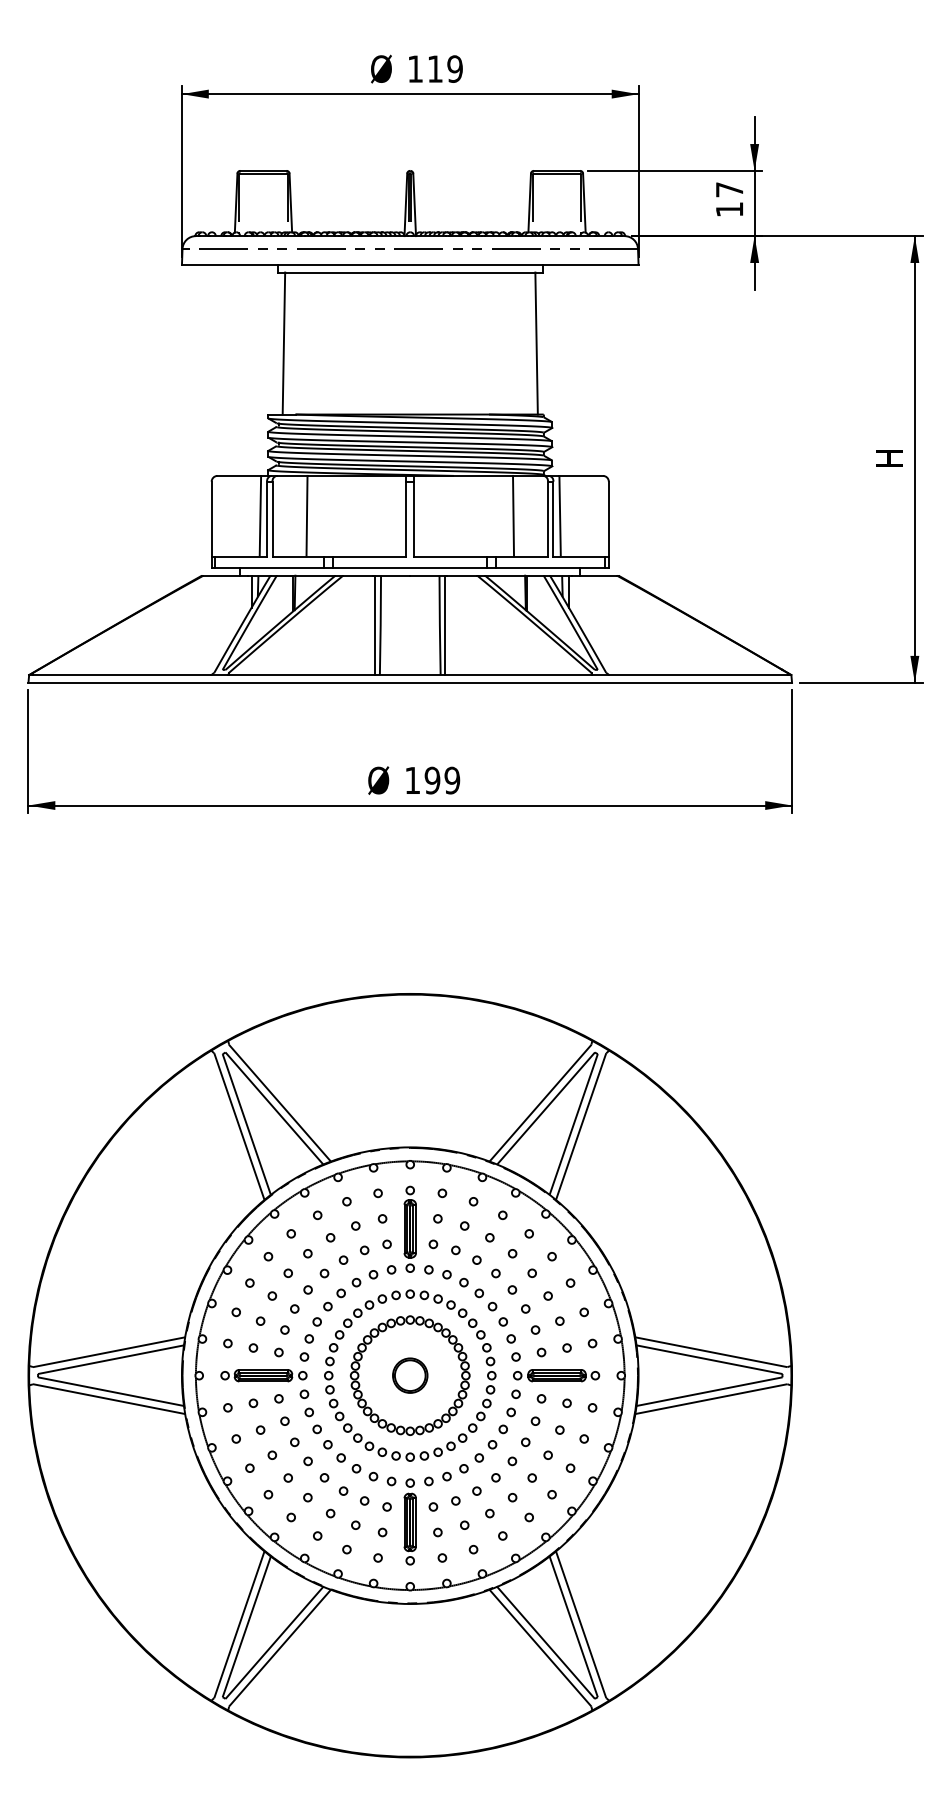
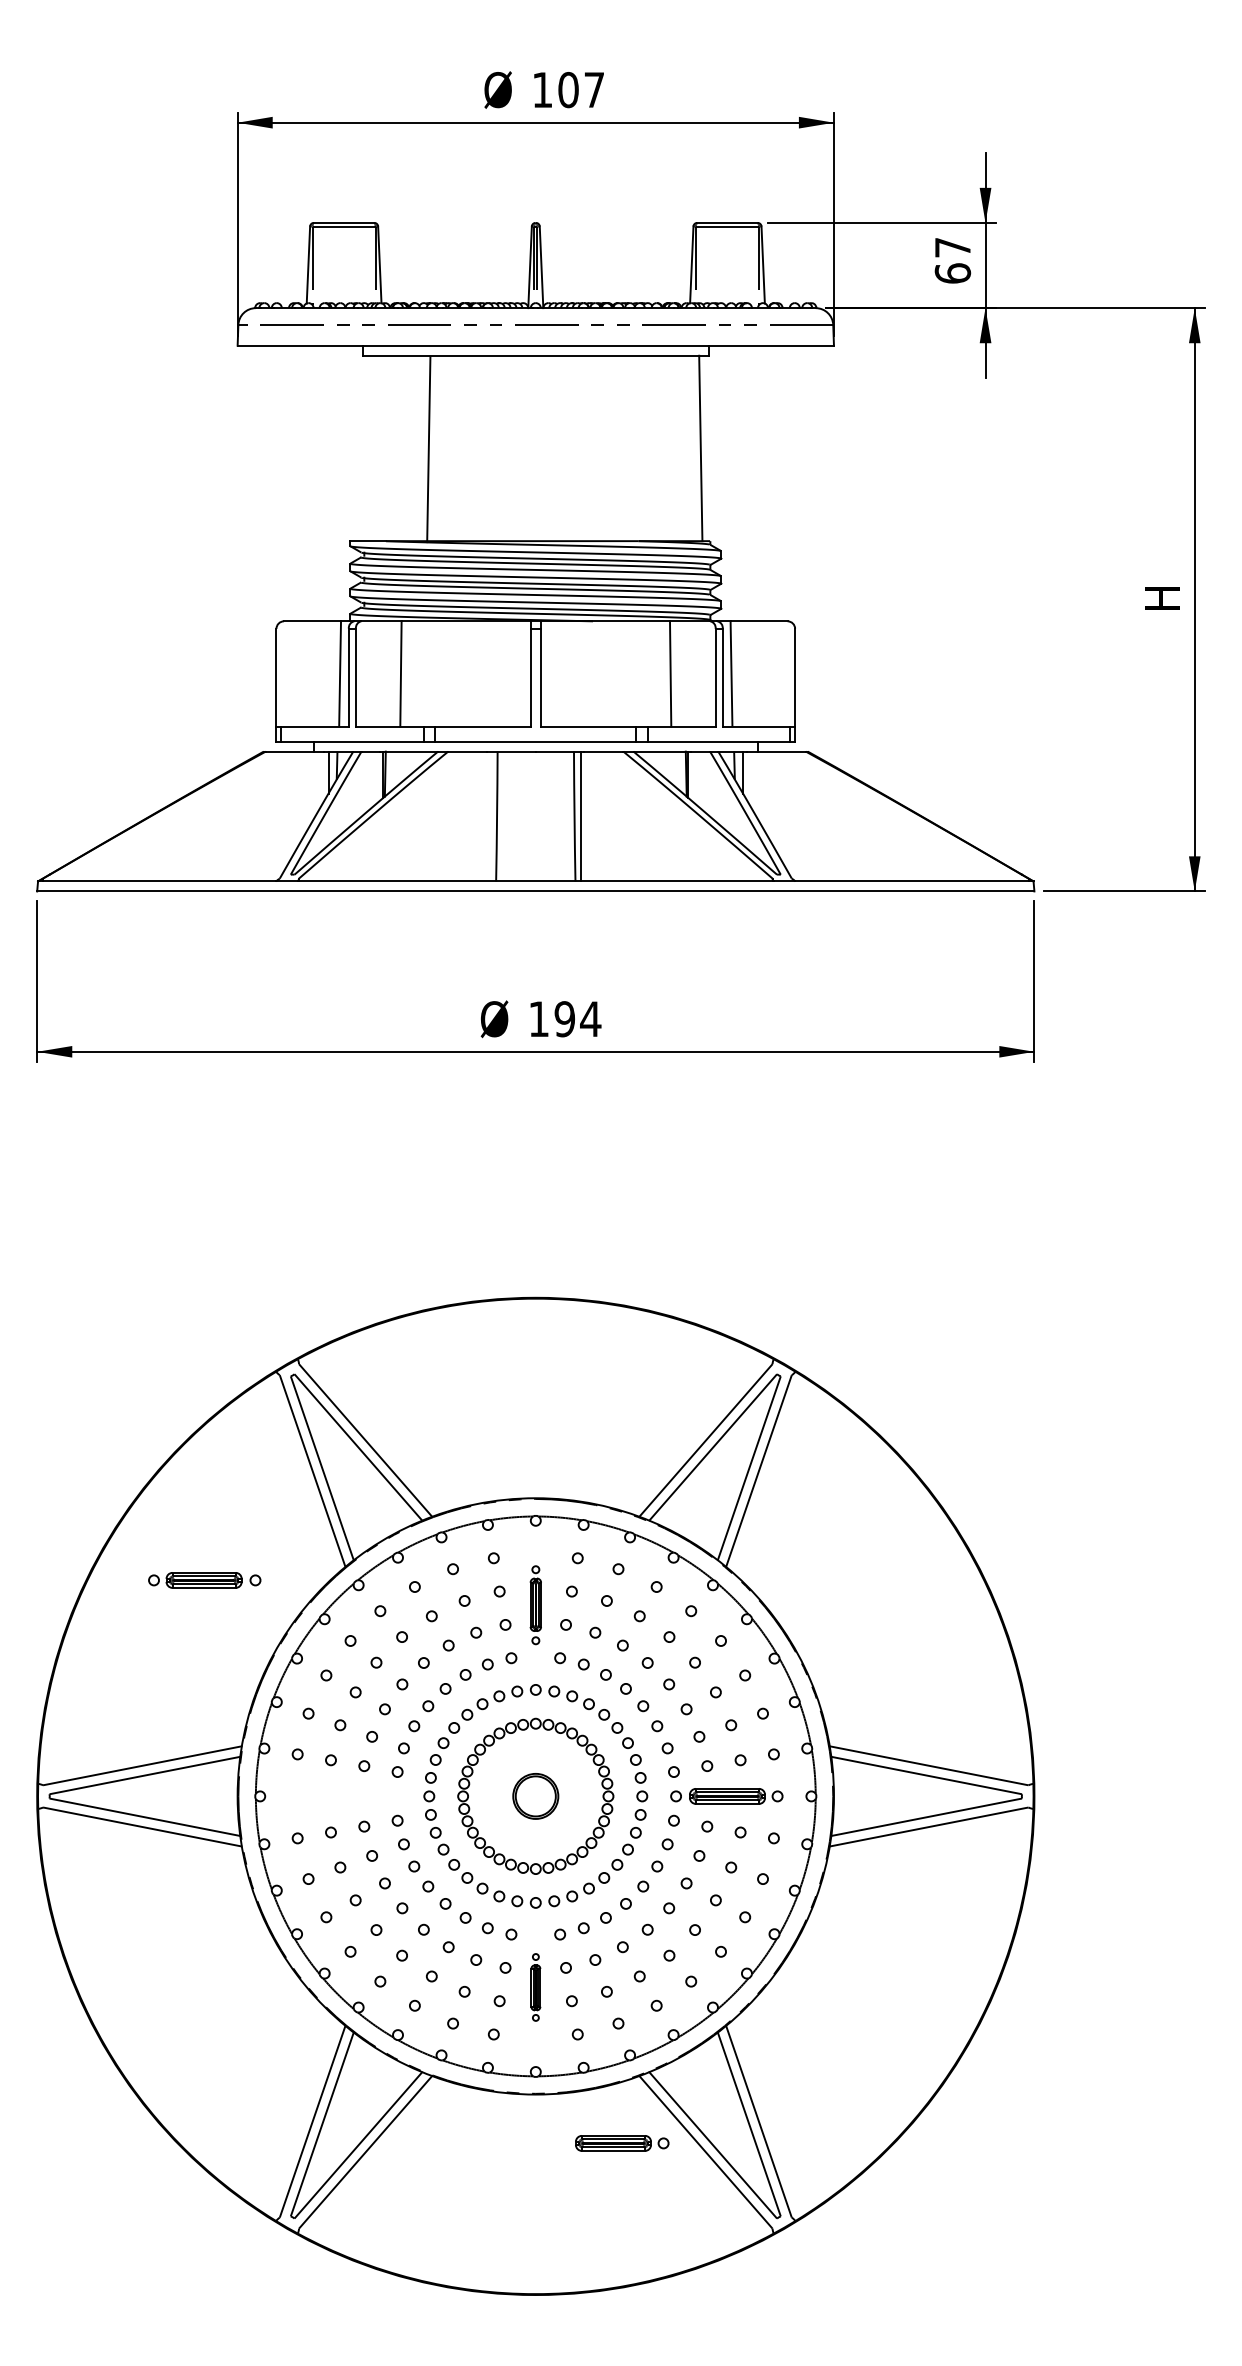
text: (445, 68) -> (581, 89), 119 -> 107
text: (729, 209) -> (952, 273), 17 -> 67
line: (283, 343) -> (428, 449), moved
line: (375, 625) -> (490, 816), removed
text: (452, 780) -> (590, 1019), 199 -> 194
part: (410, 1228) -> (535, 1604), size x0.7
part: (263, 1375) -> (204, 1580), moved
part: (410, 1522) -> (535, 1987), size x0.6
part: (476, 1641) -> (622, 2143), added

